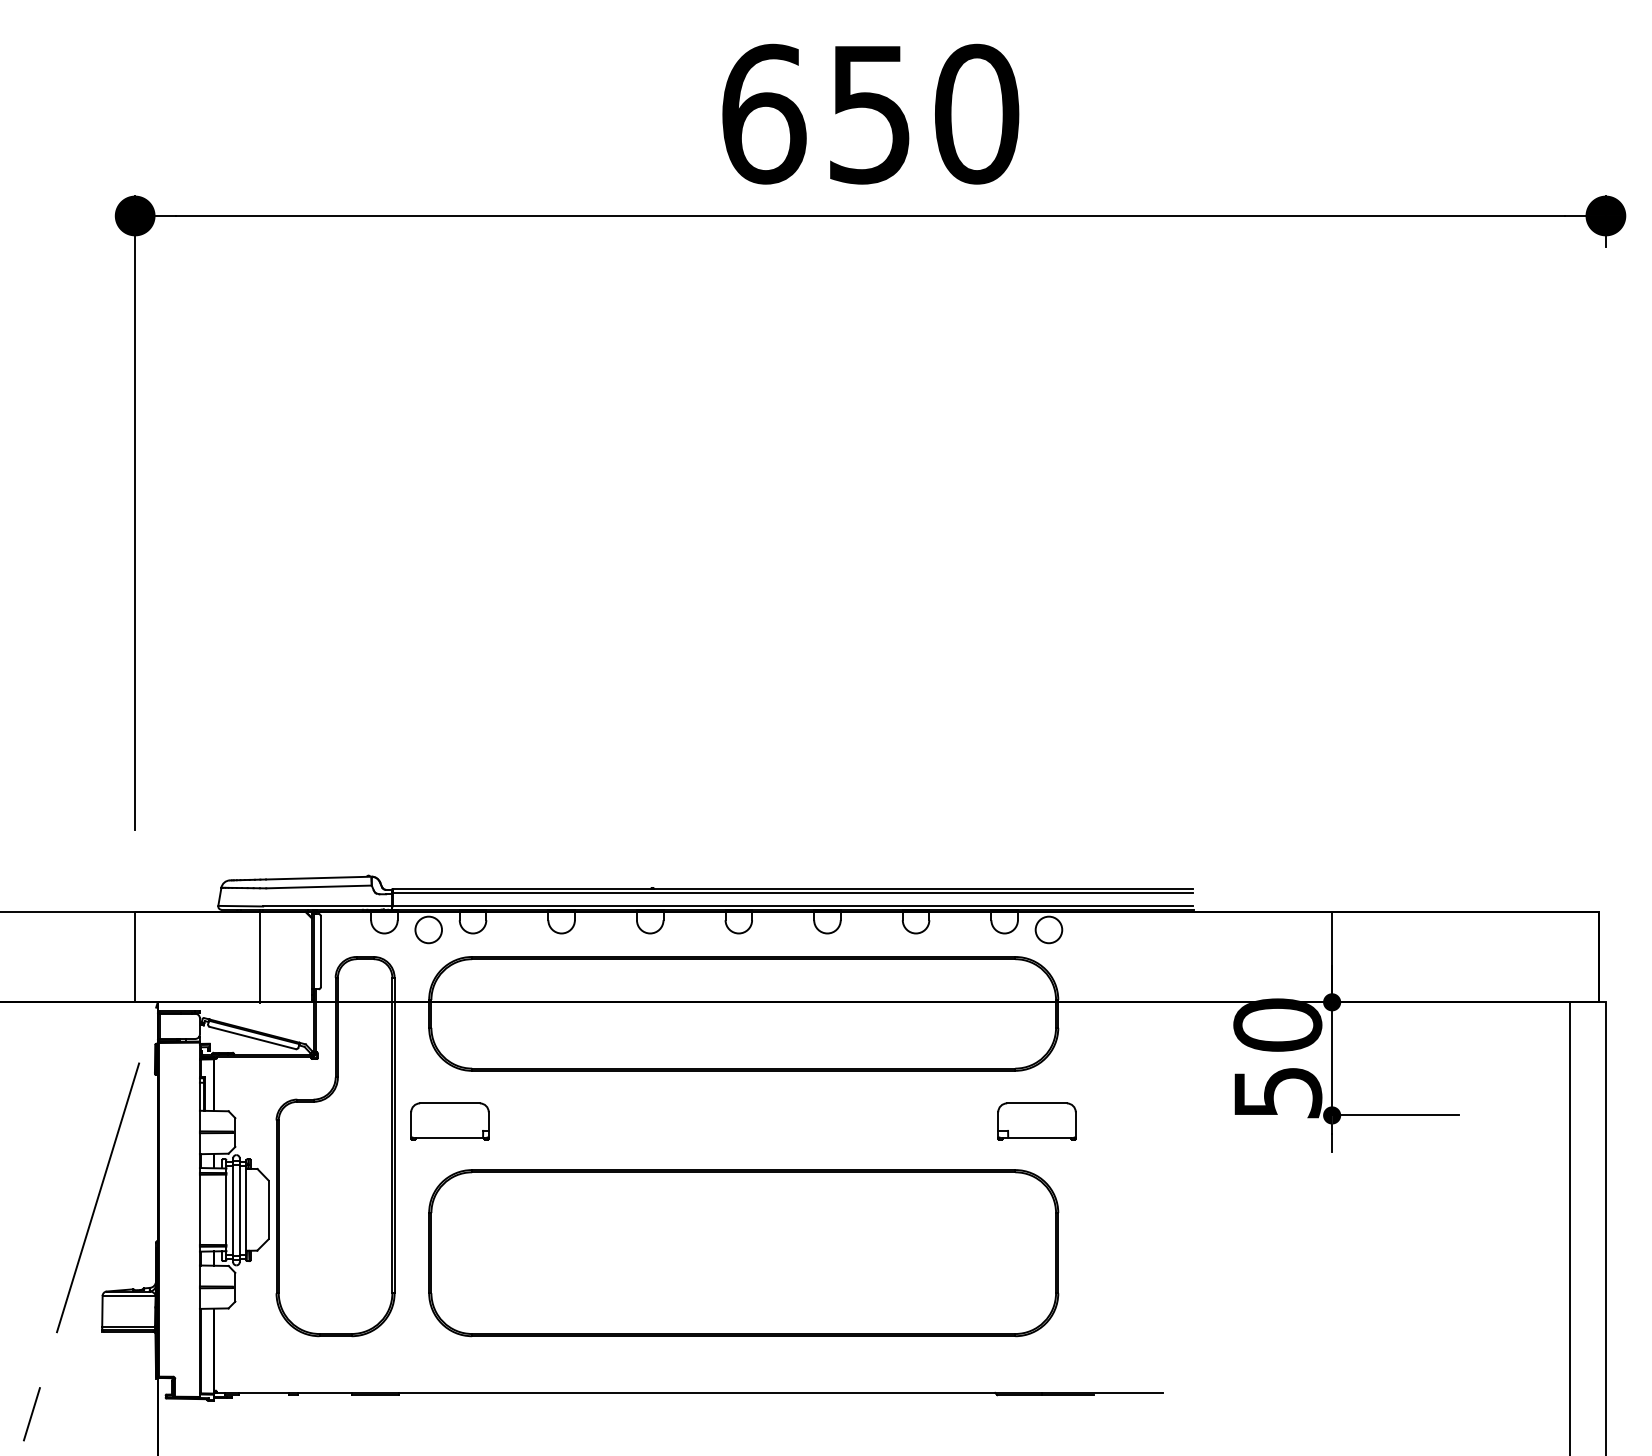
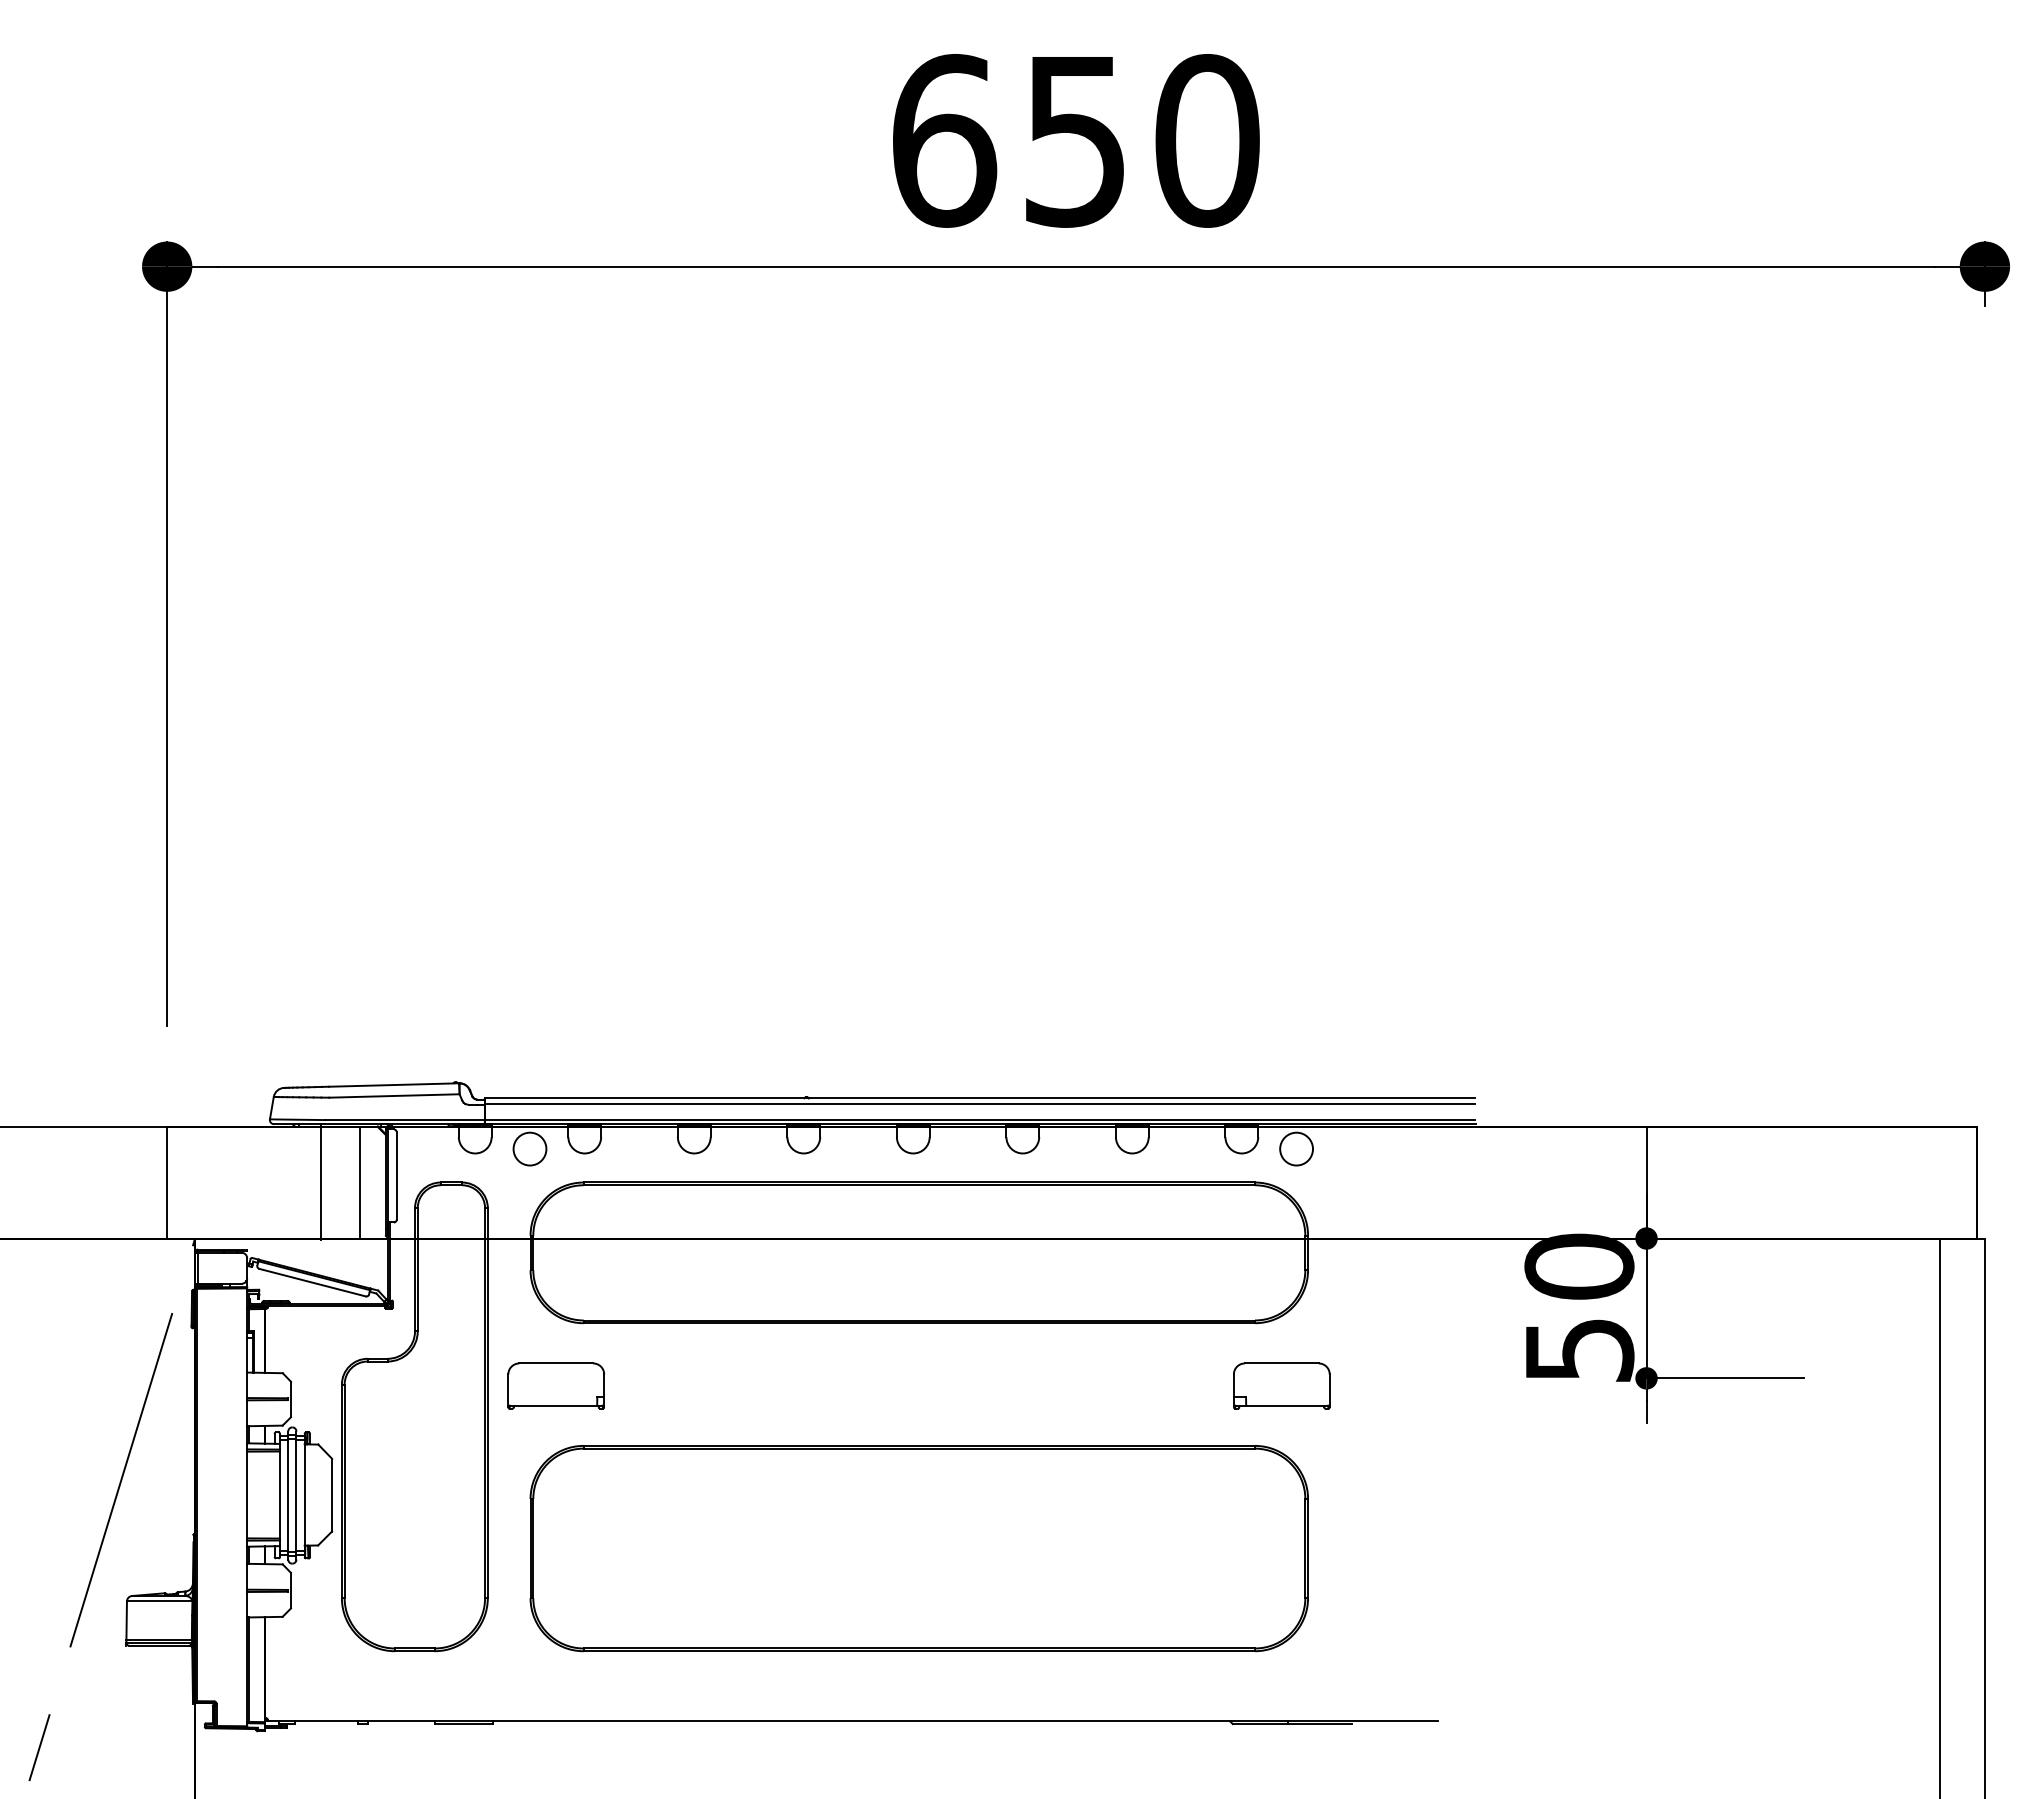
line: (291, 956) -> (360, 1182), added

